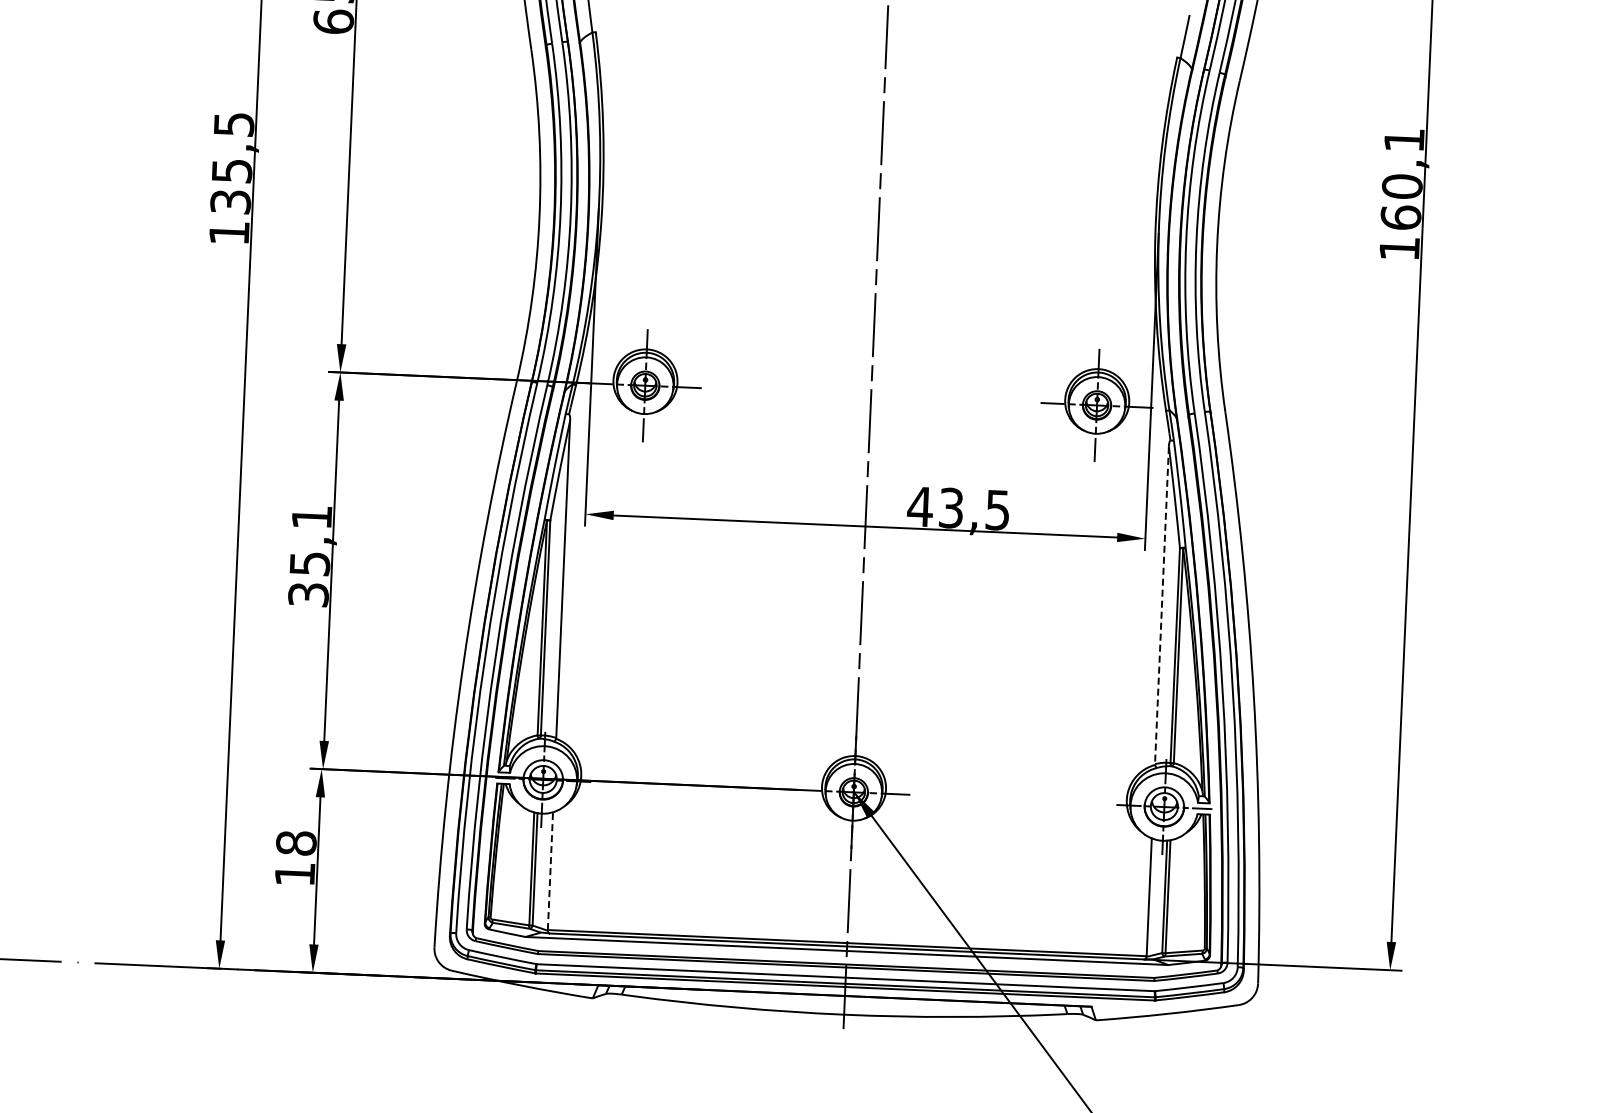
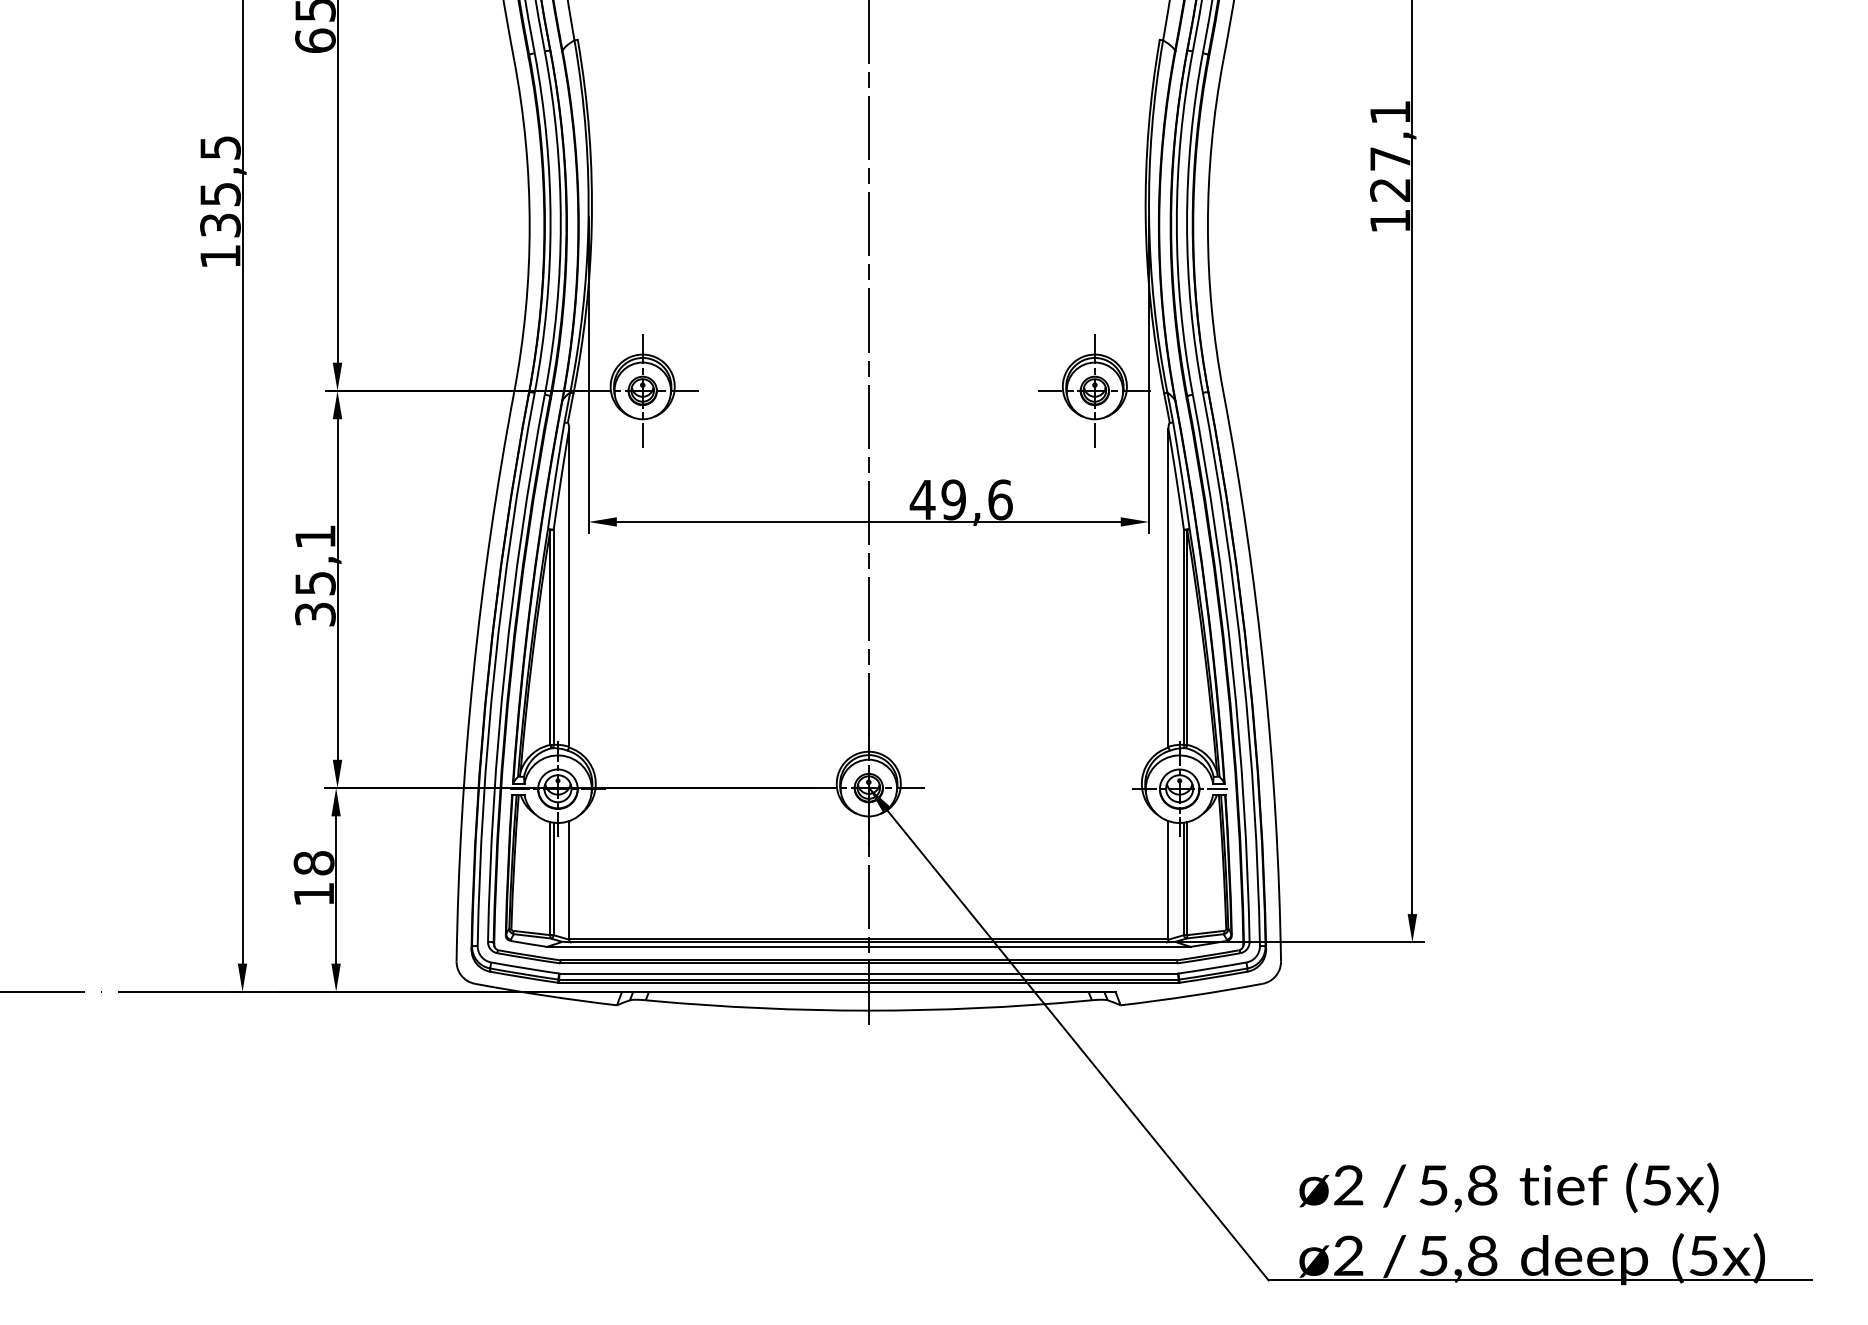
text: (1400, 202) -> (1389, 174), 160,1 -> 127,1
text: (974, 508) -> (976, 499), 43,5 -> 49,6
line: (1161, 606) -> (1168, 588), dashed -> solid
line: (550, 871) -> (569, 880), dashed -> solid

